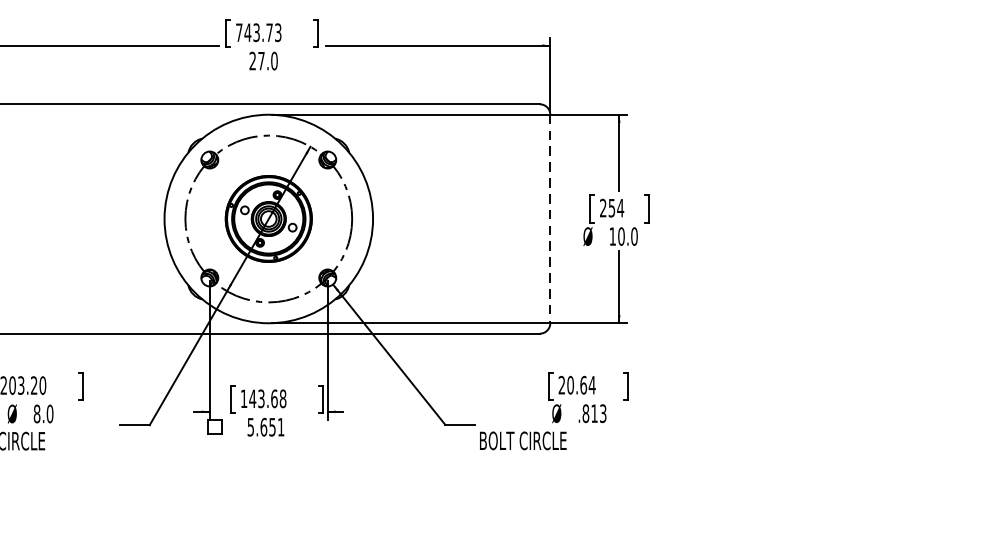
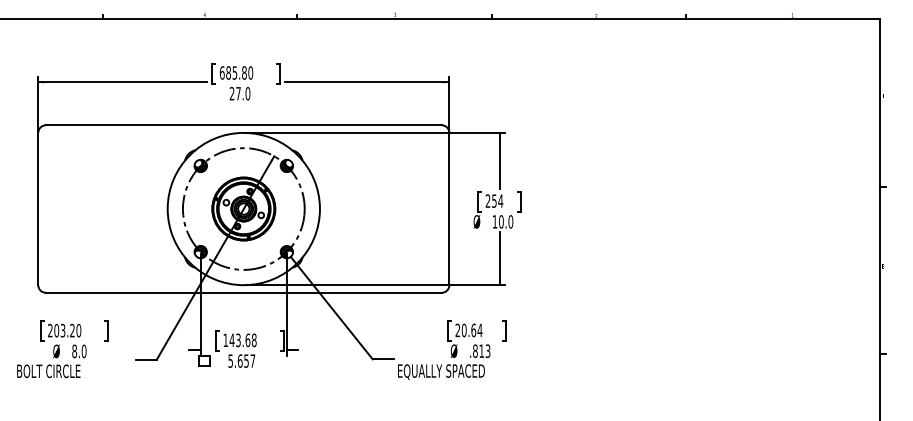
text: (258, 32) -> (236, 72), 743.73 -> 685.80
line: (550, 219) -> (449, 209), dashed -> solid
text: (280, 426) -> (252, 360), 5.651 -> 5.657
text: (540, 441) -> (442, 371), BOLT CIRCLE -> EQUALLY SPACED

